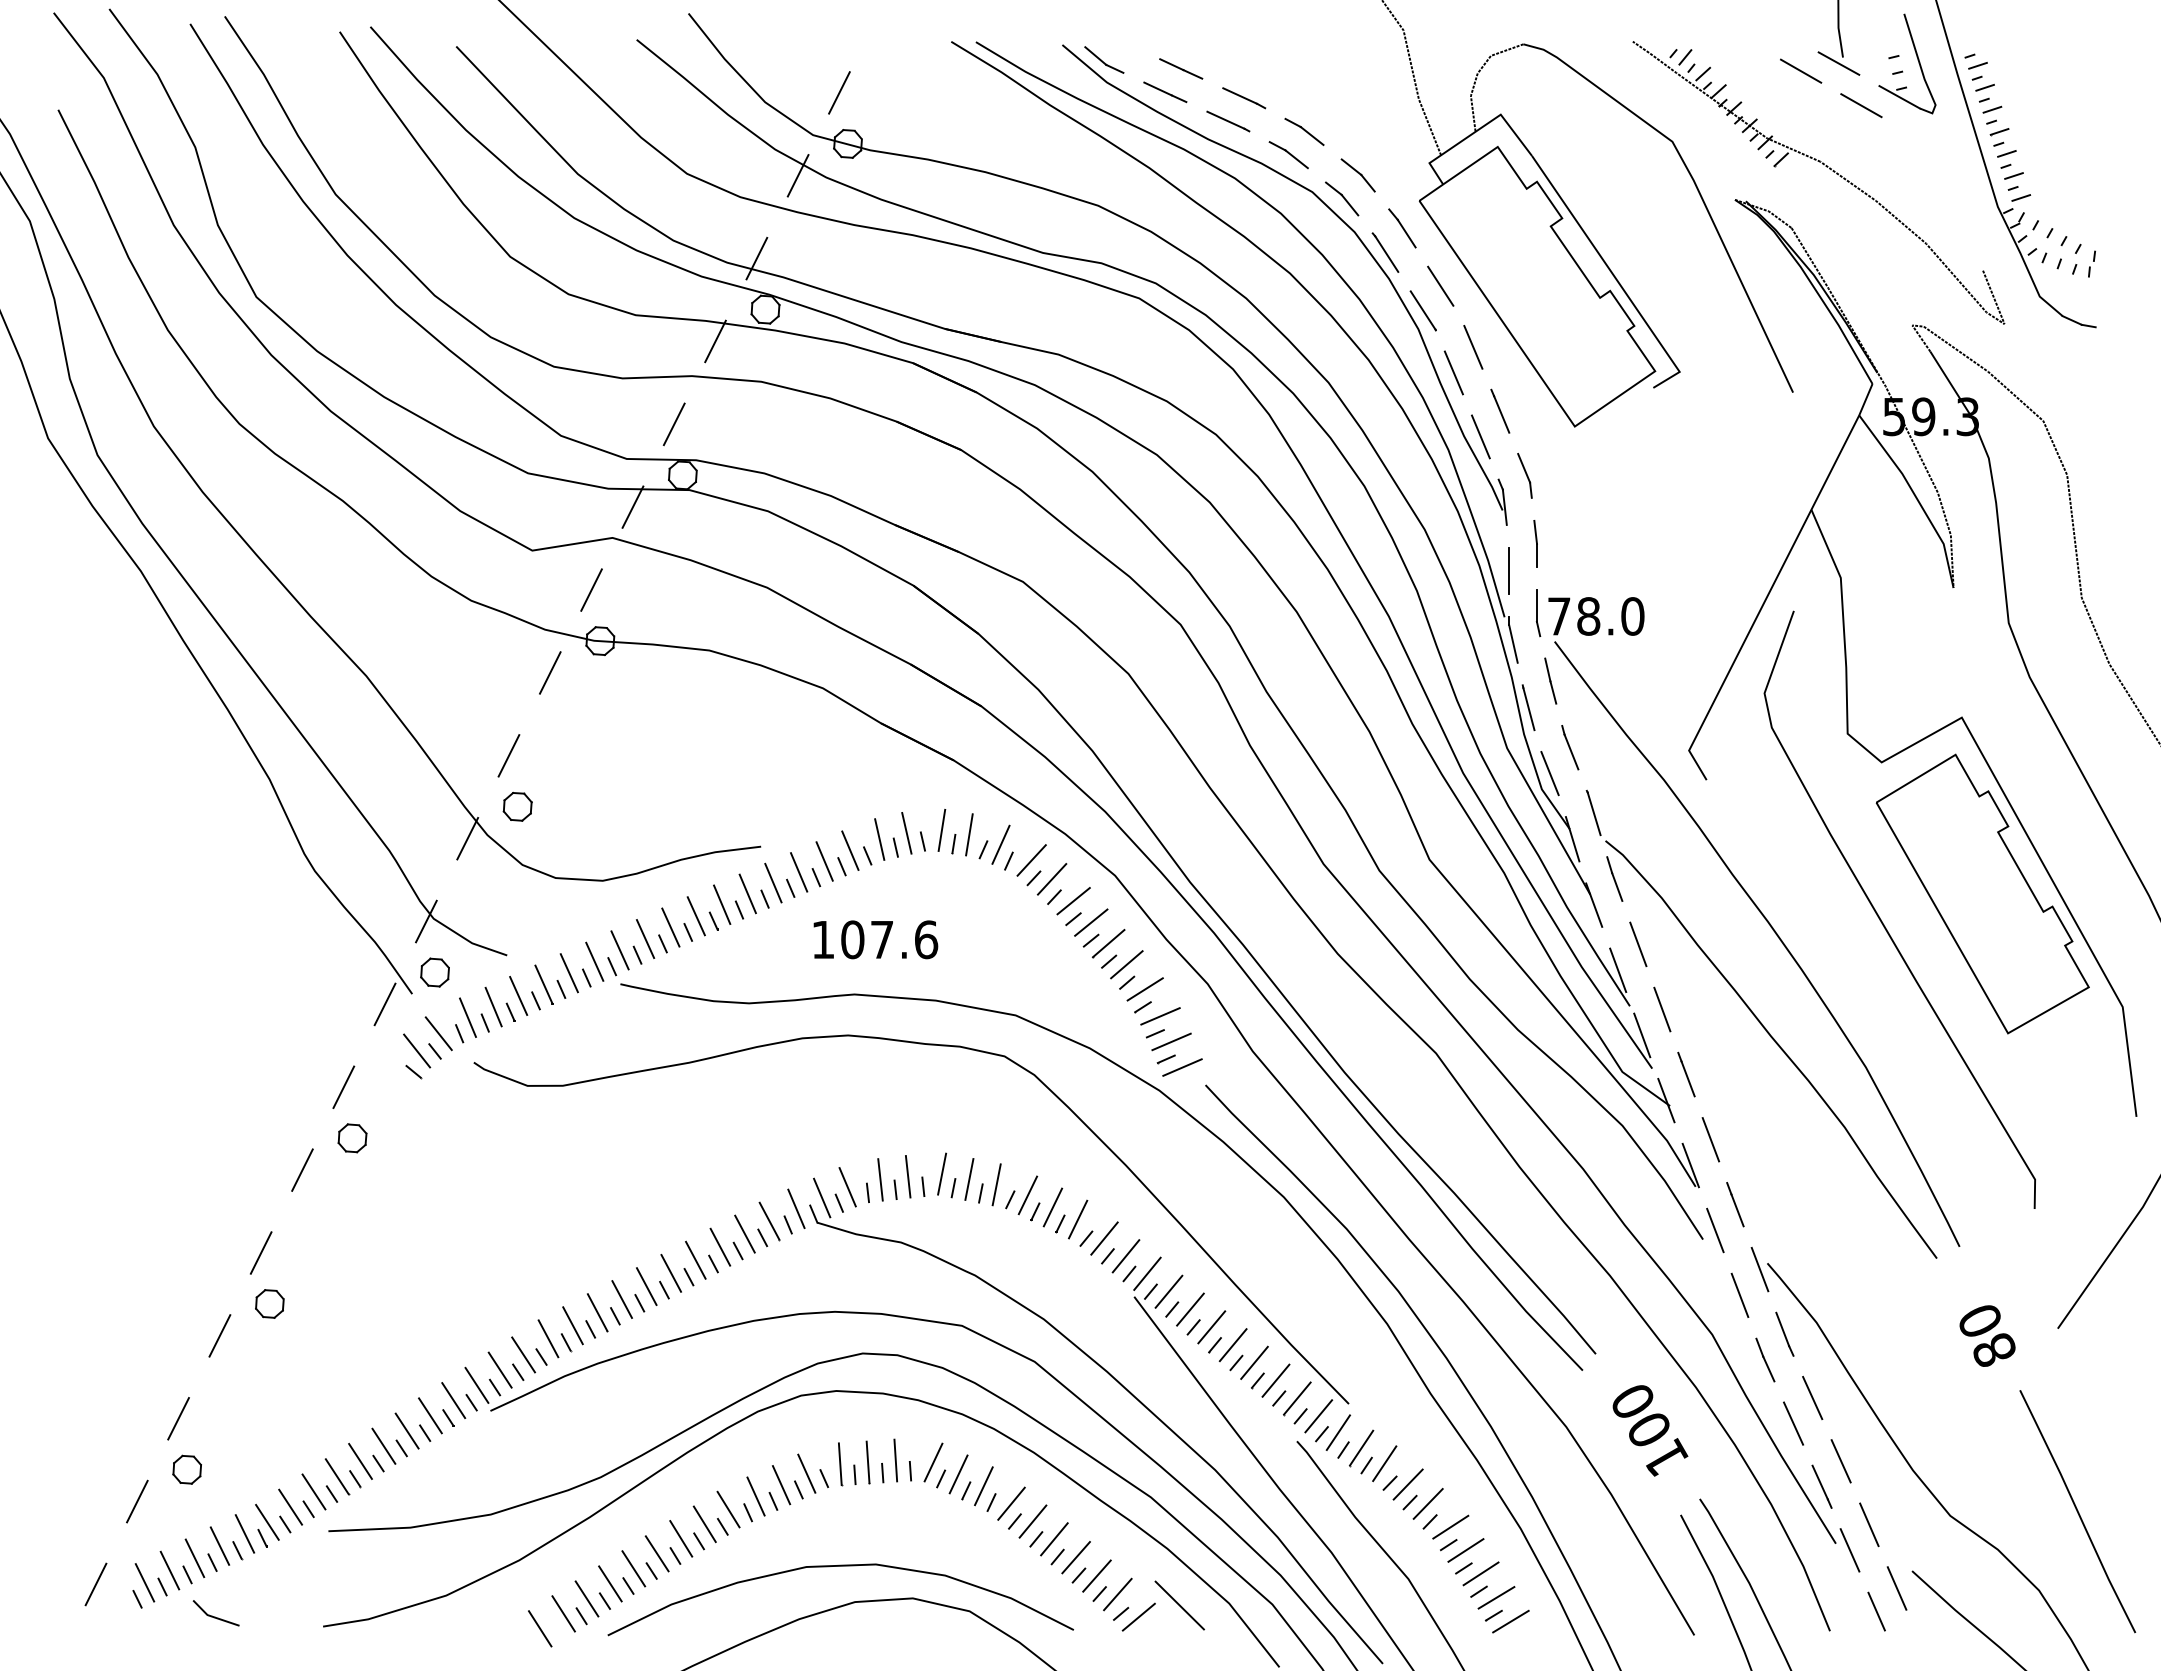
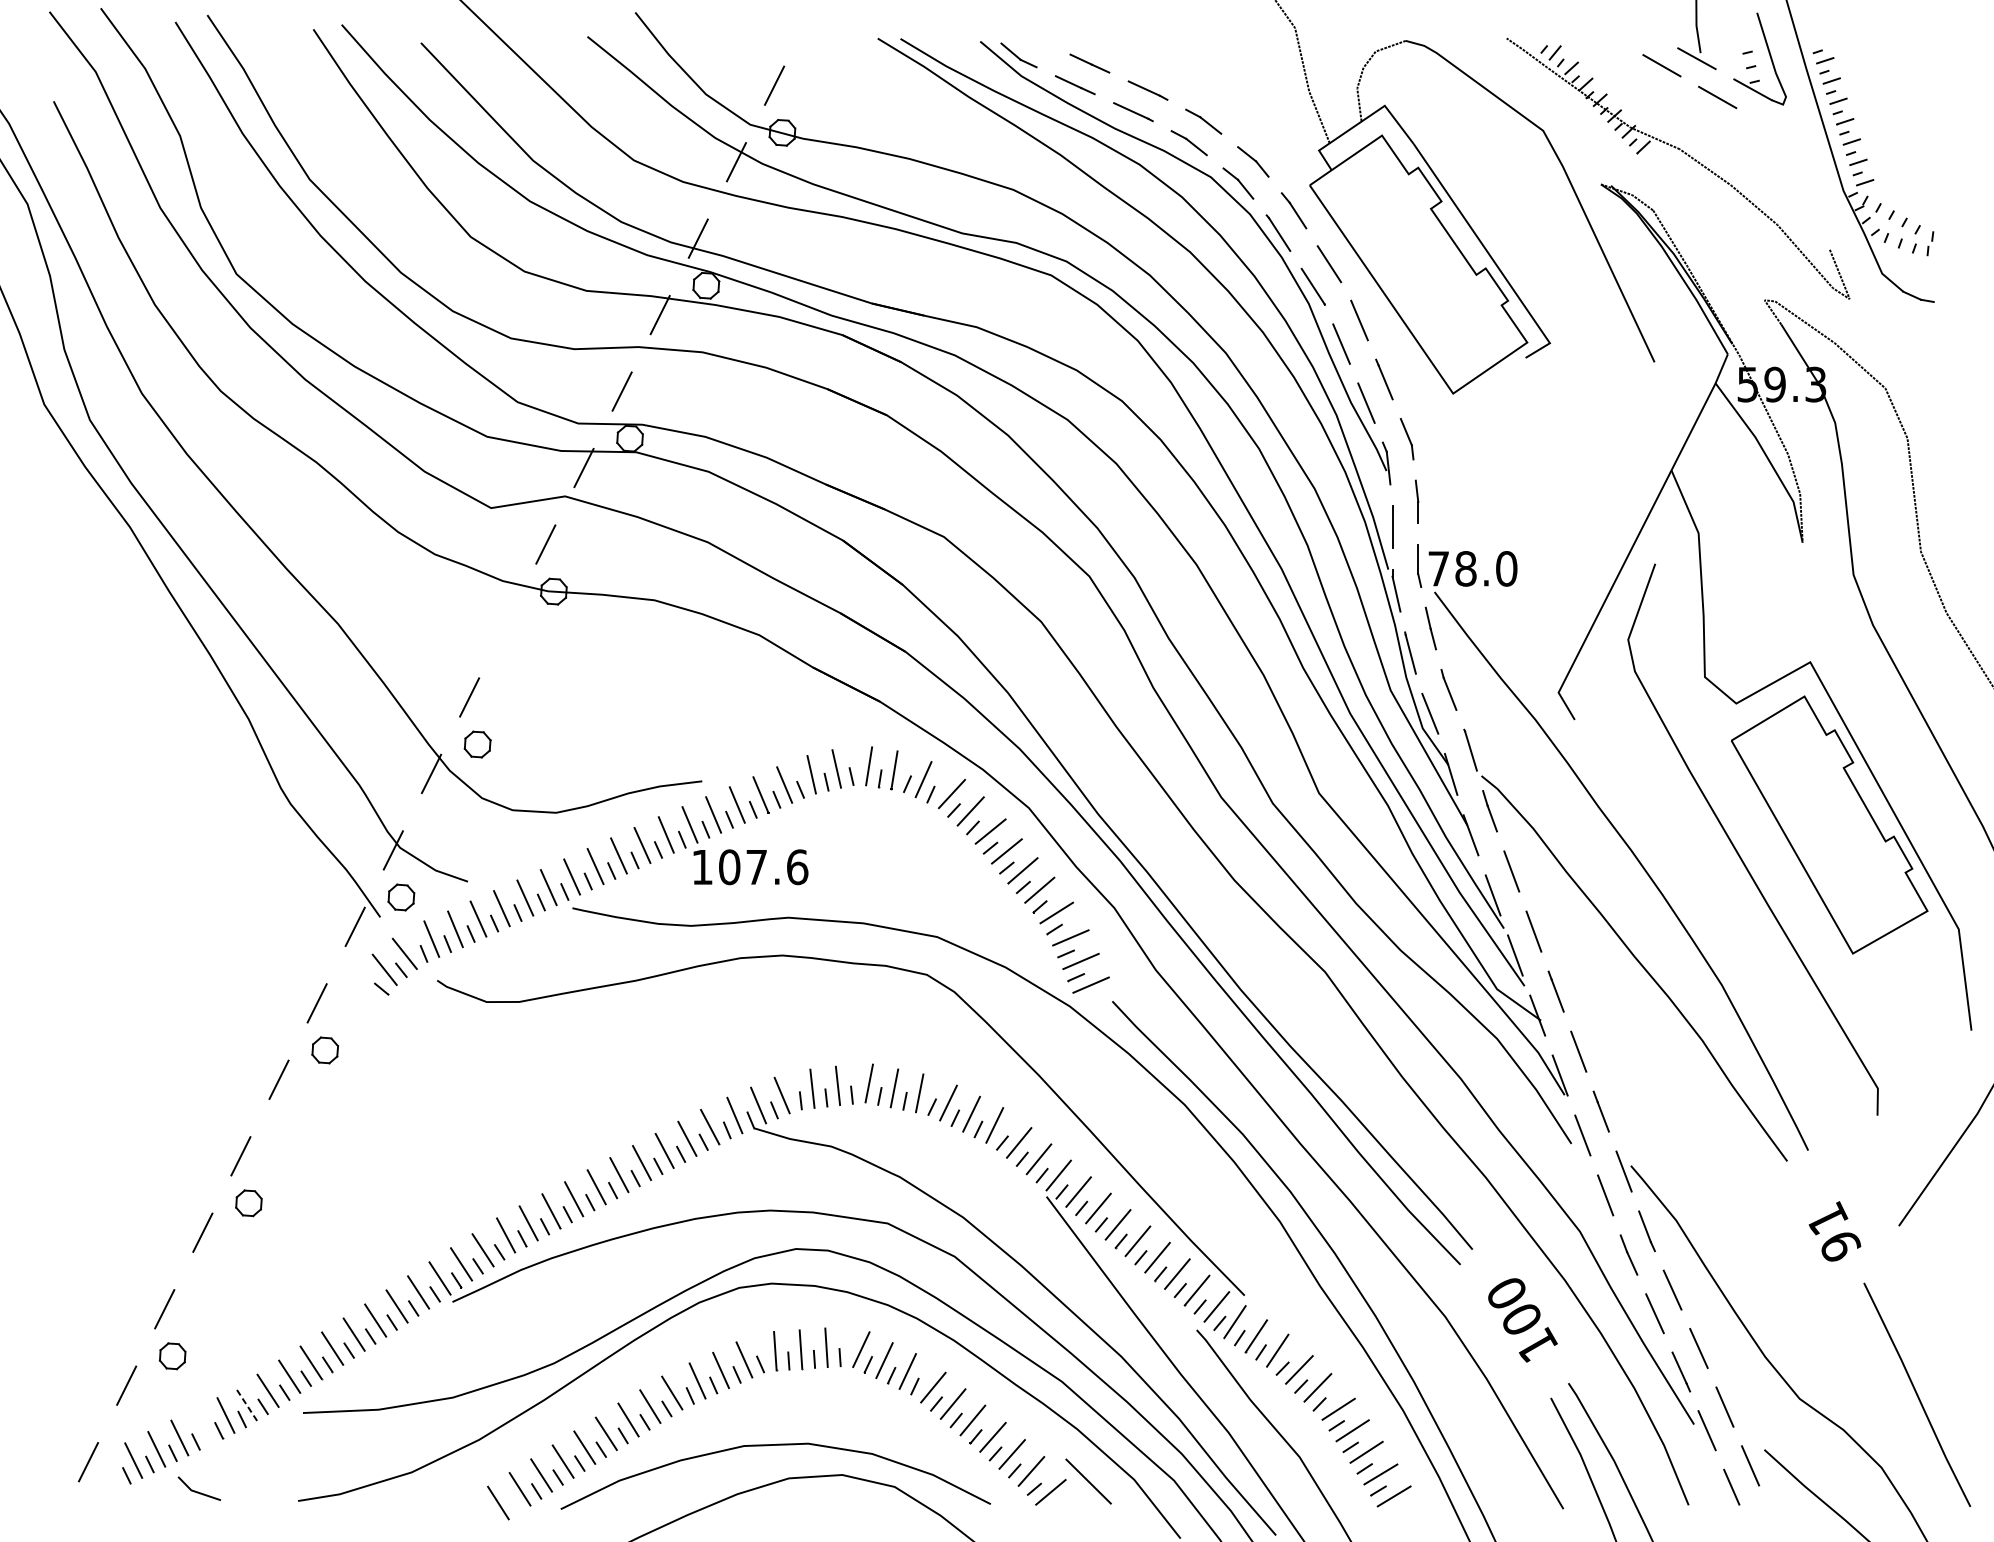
line: (549, 672) -> (506, 620), removed
text: (875, 939) -> (750, 866), moved
text: (1987, 1334) -> (1833, 1231), 80 -> 91
line: (267, 1522) -> (246, 1404), solid -> dashed
line: (219, 1545) -> (202, 1426), removed

